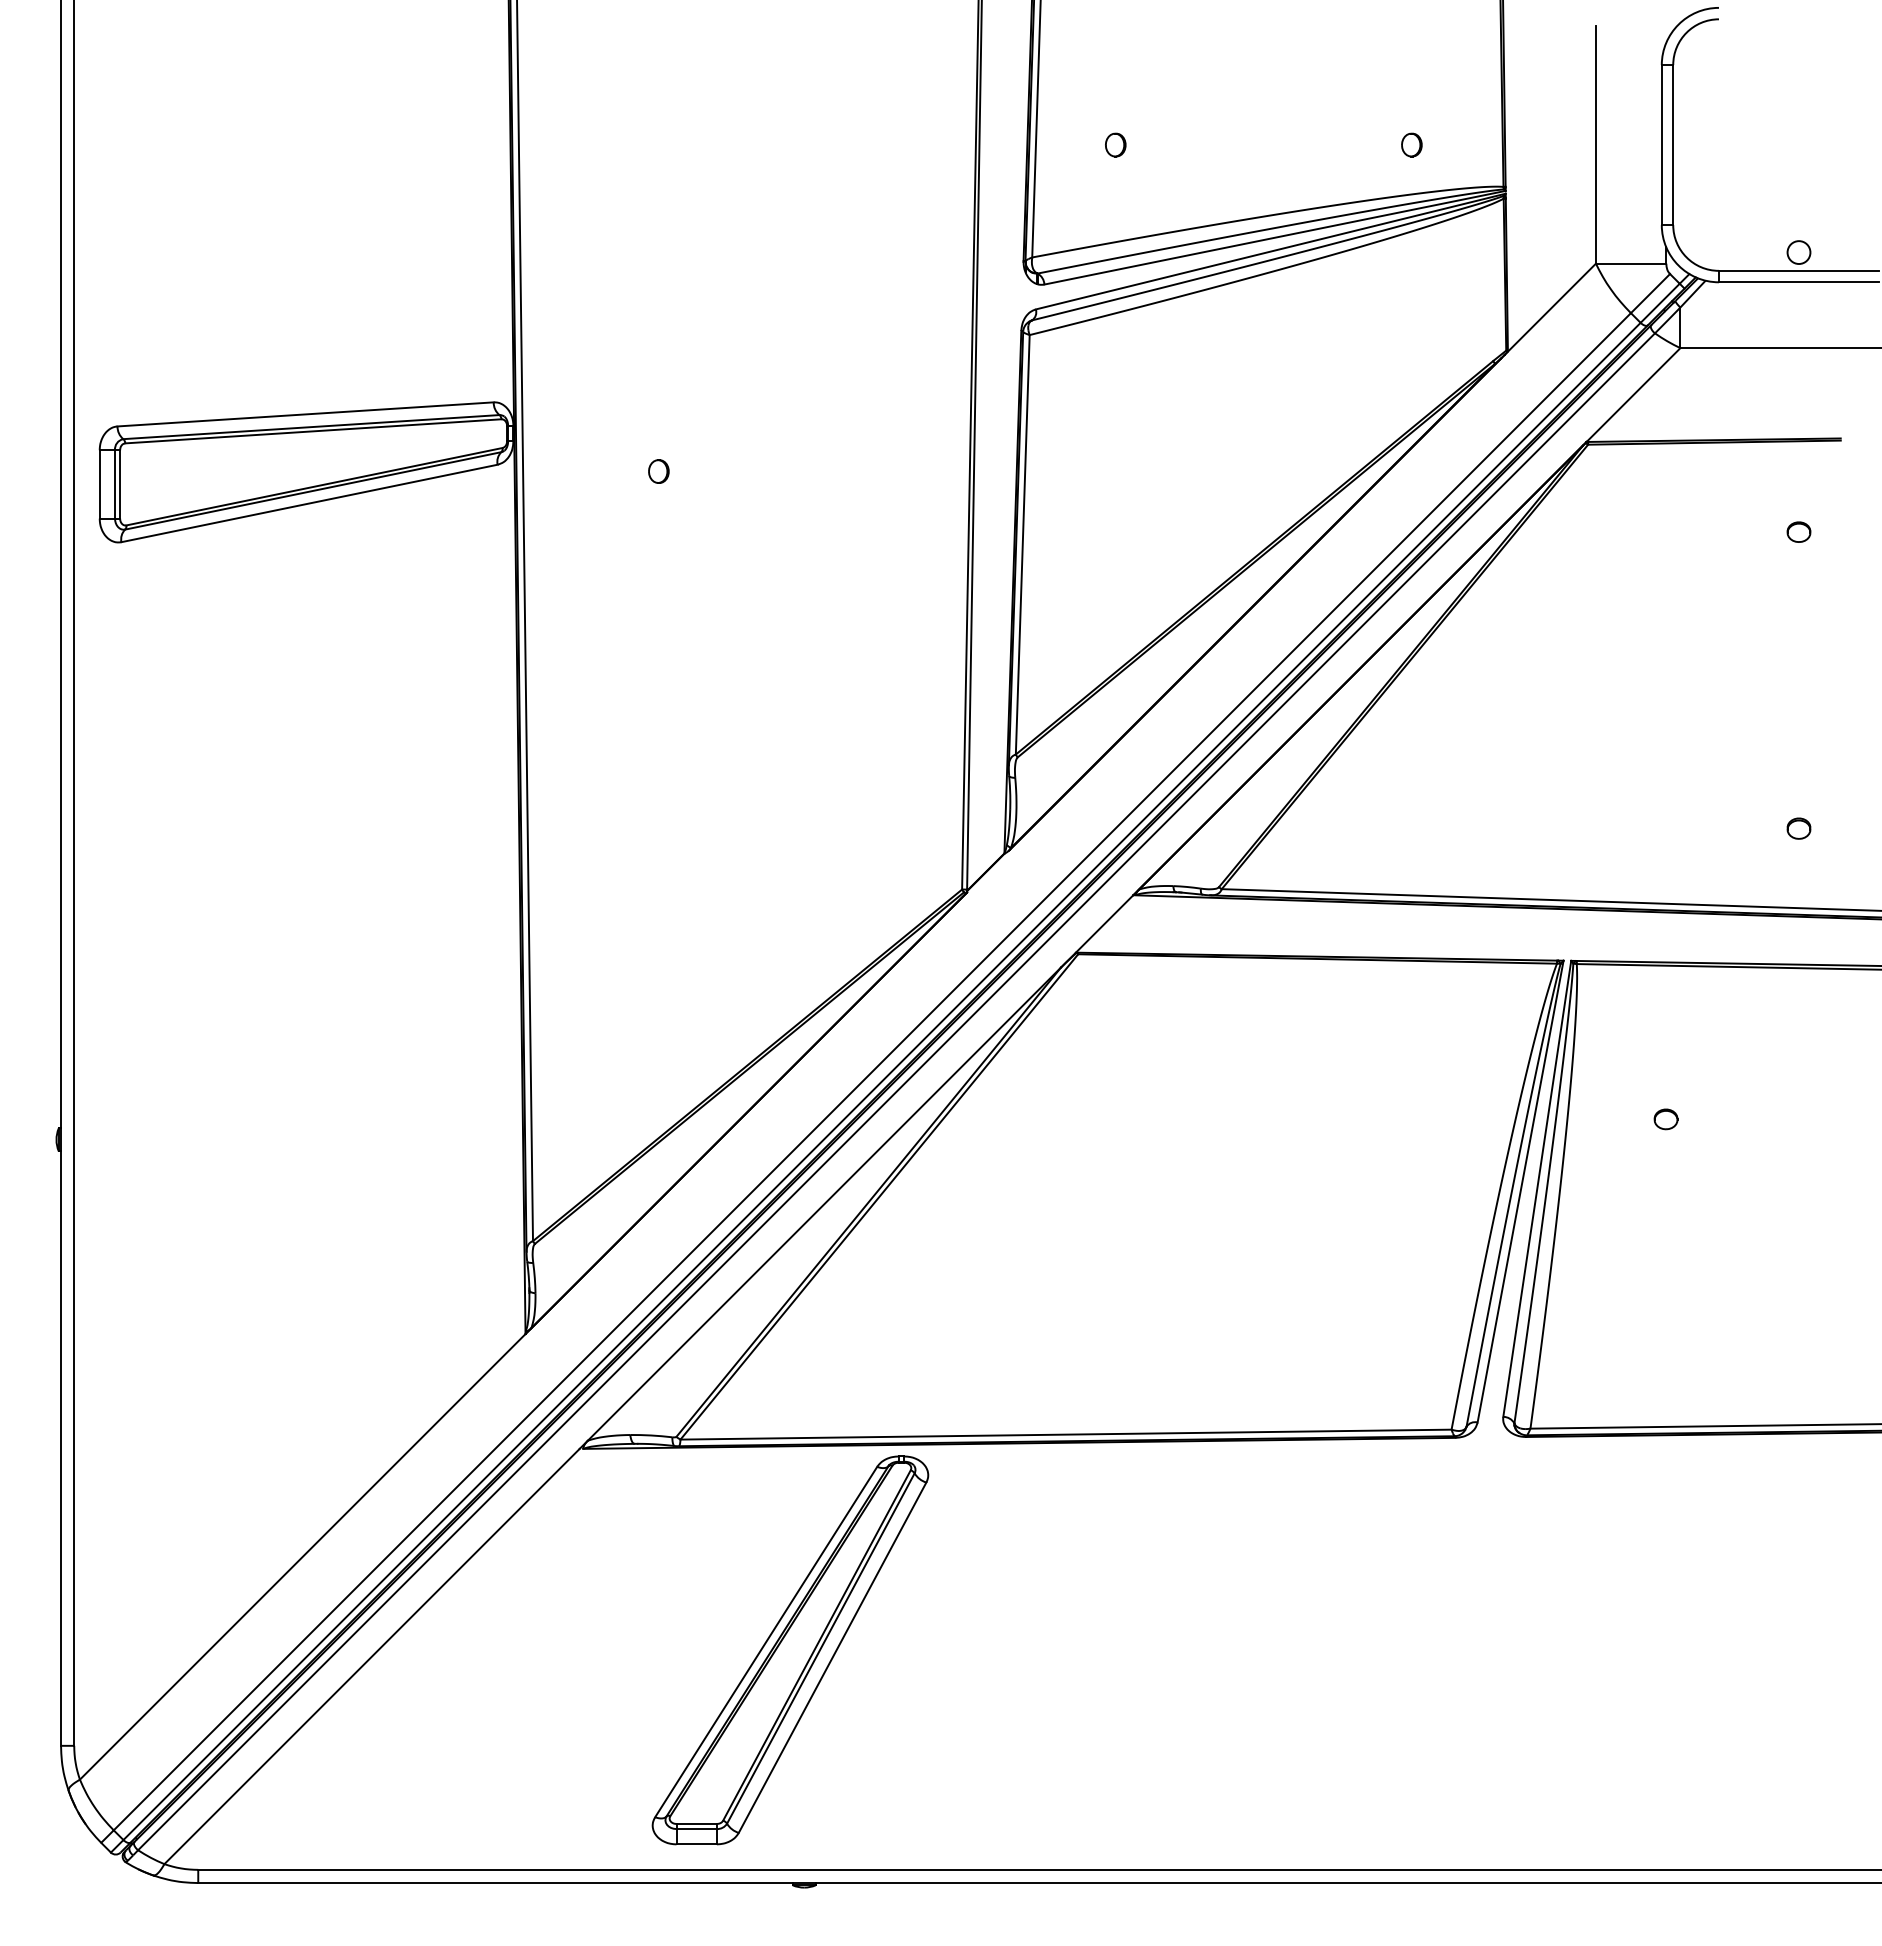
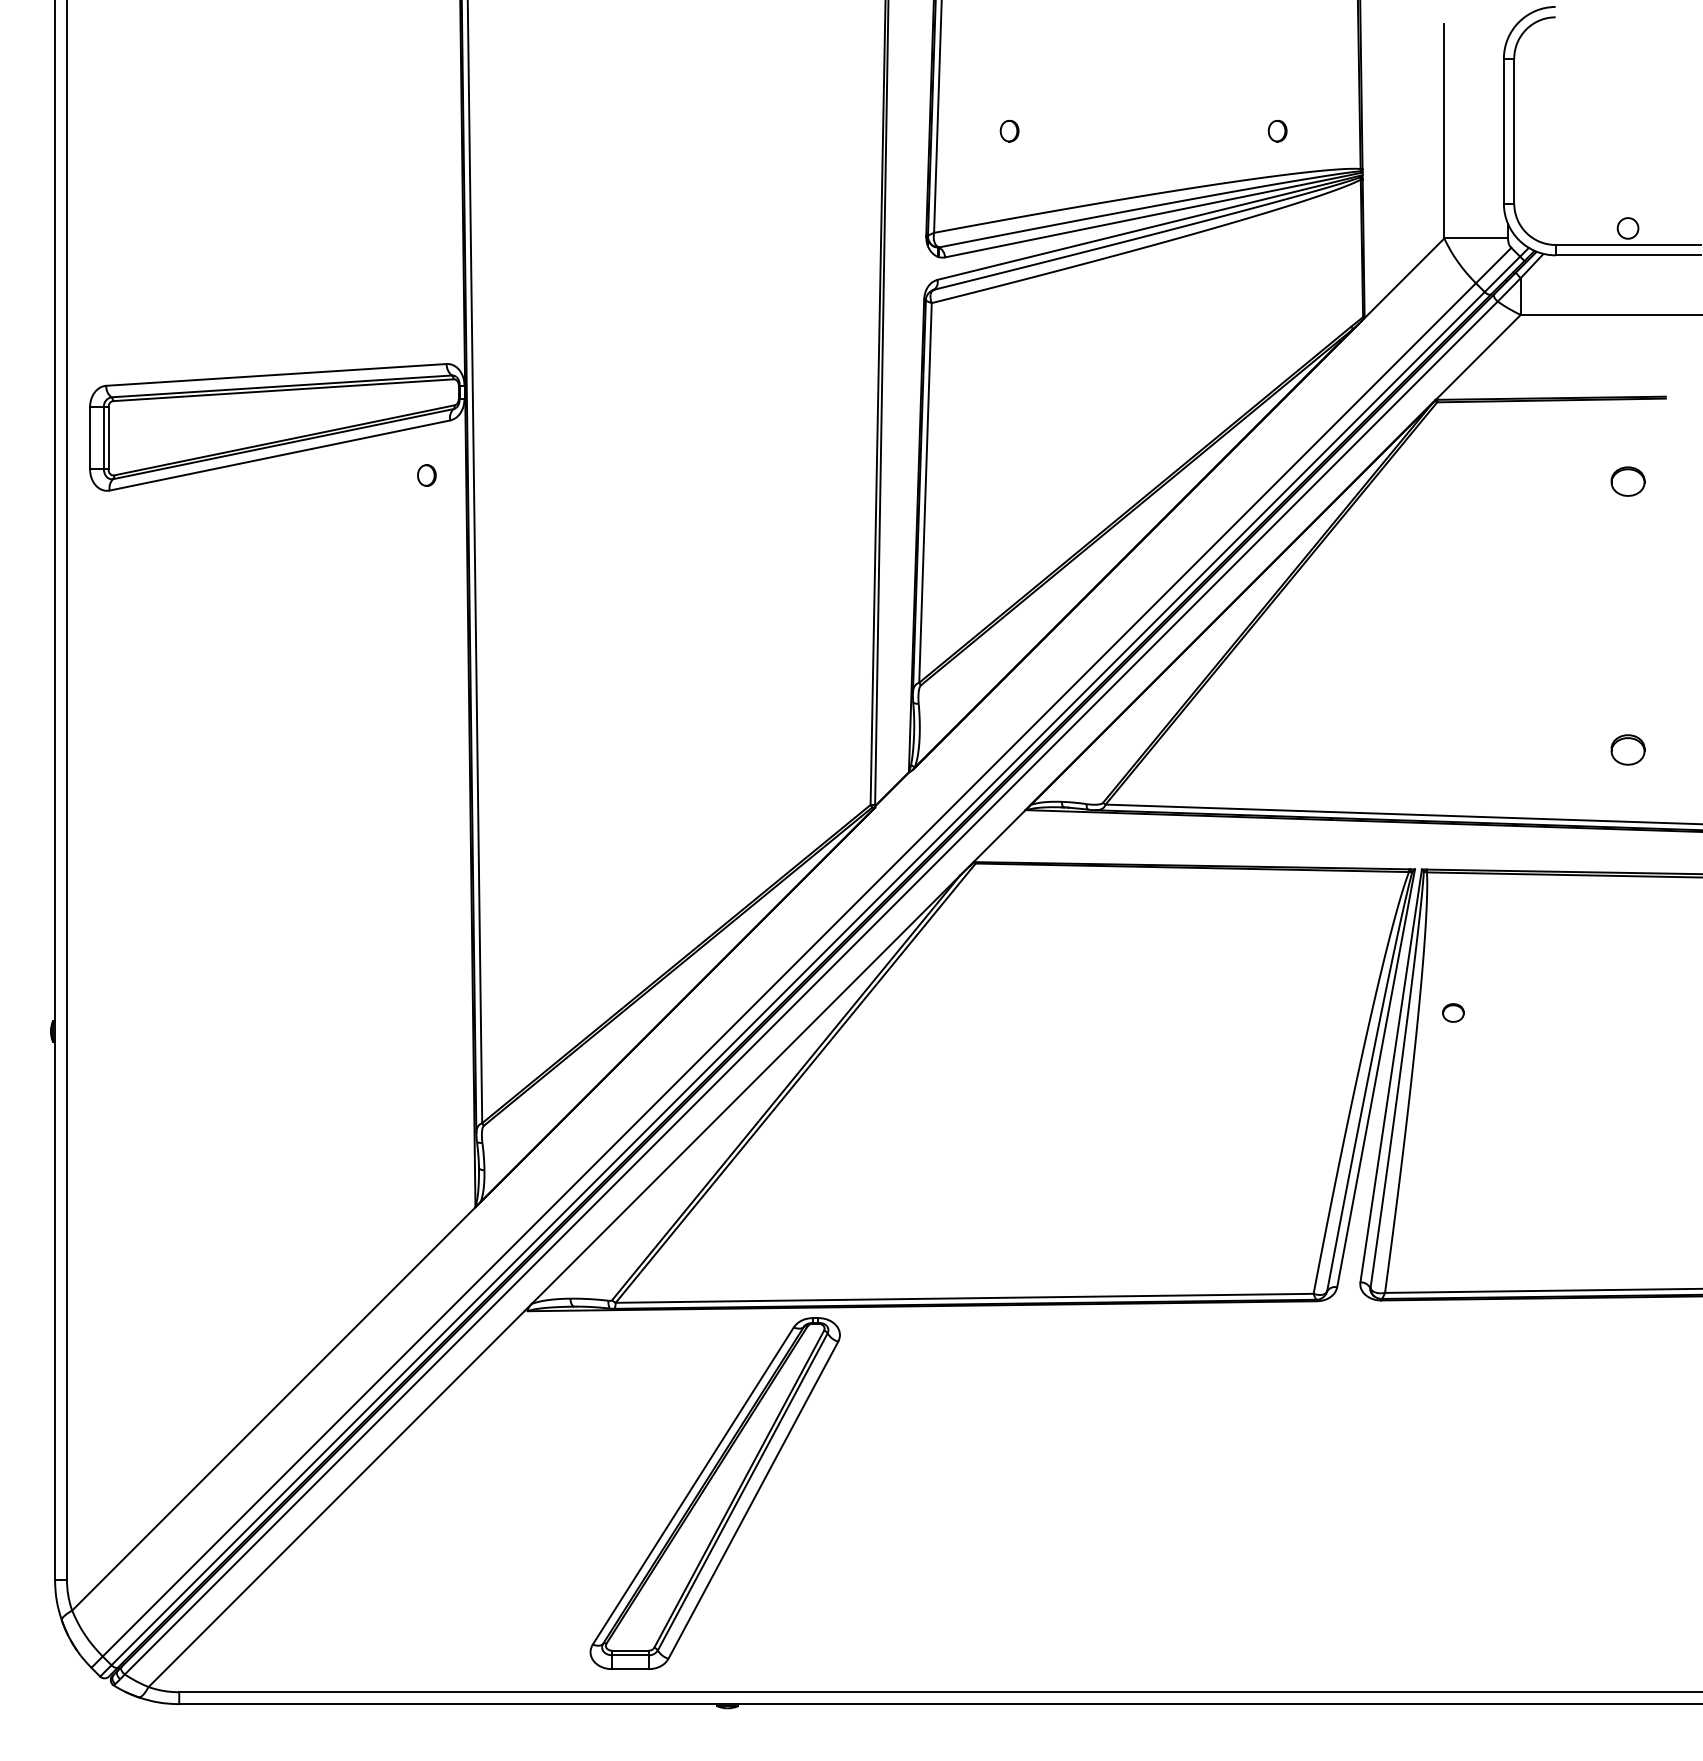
part: (658, 471) -> (426, 475), moved
part: (1798, 531) -> (1627, 480), size x1.6
part: (1798, 828) -> (1627, 749), size x1.6
part: (1665, 1119) -> (1452, 1013), moved

